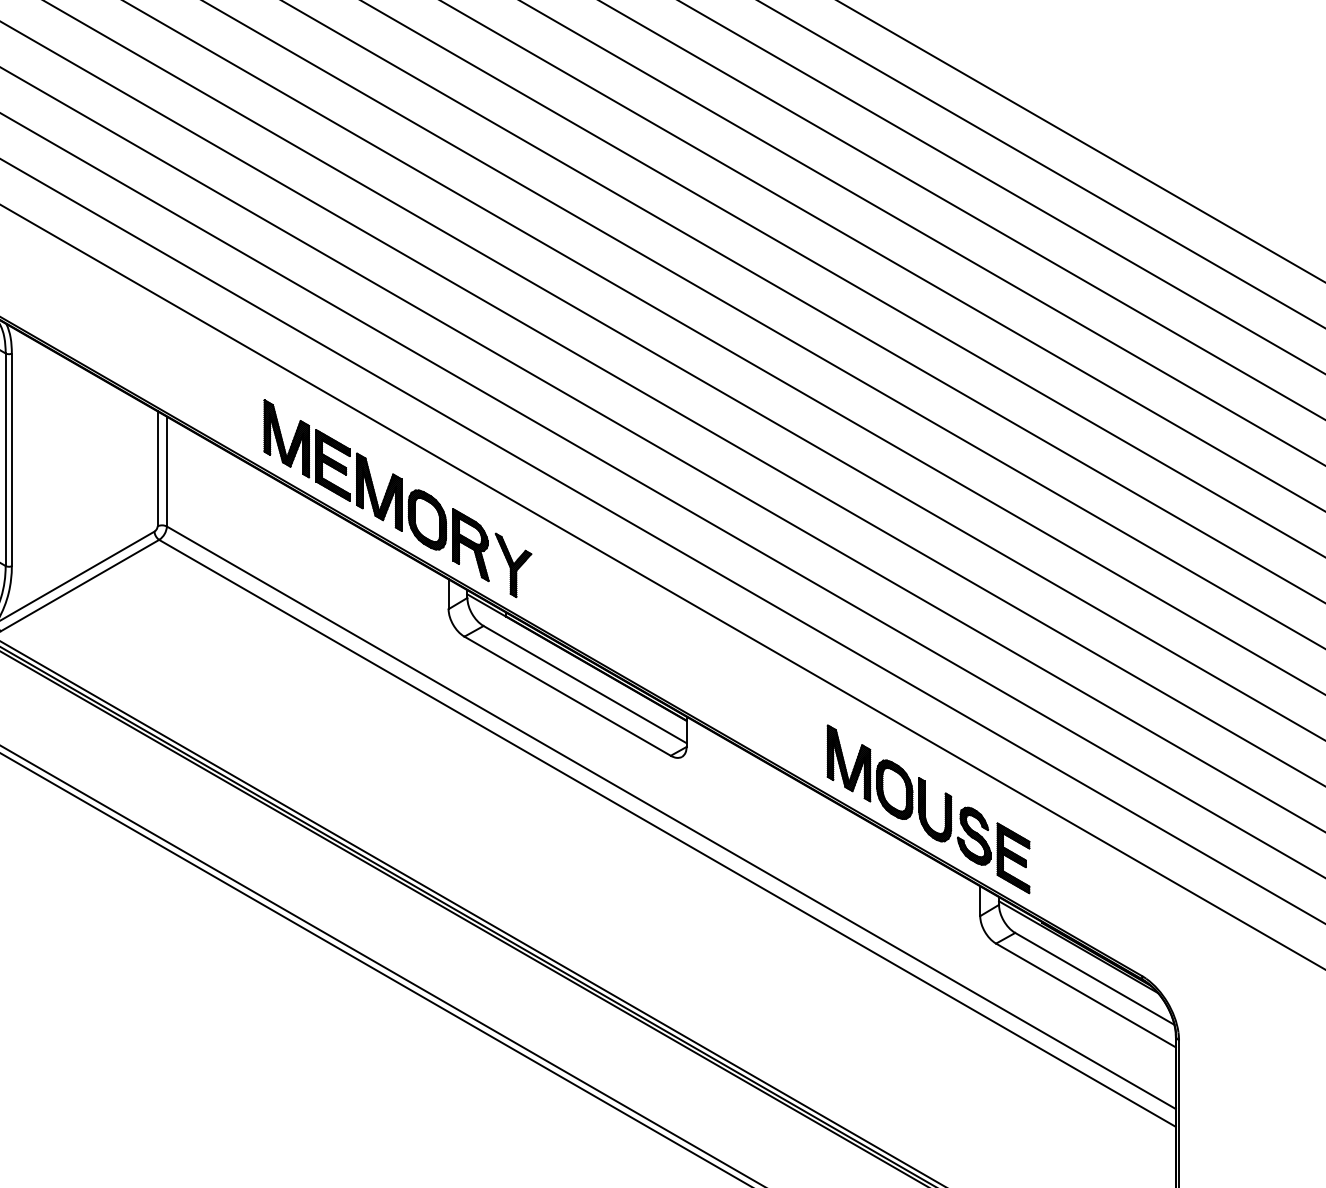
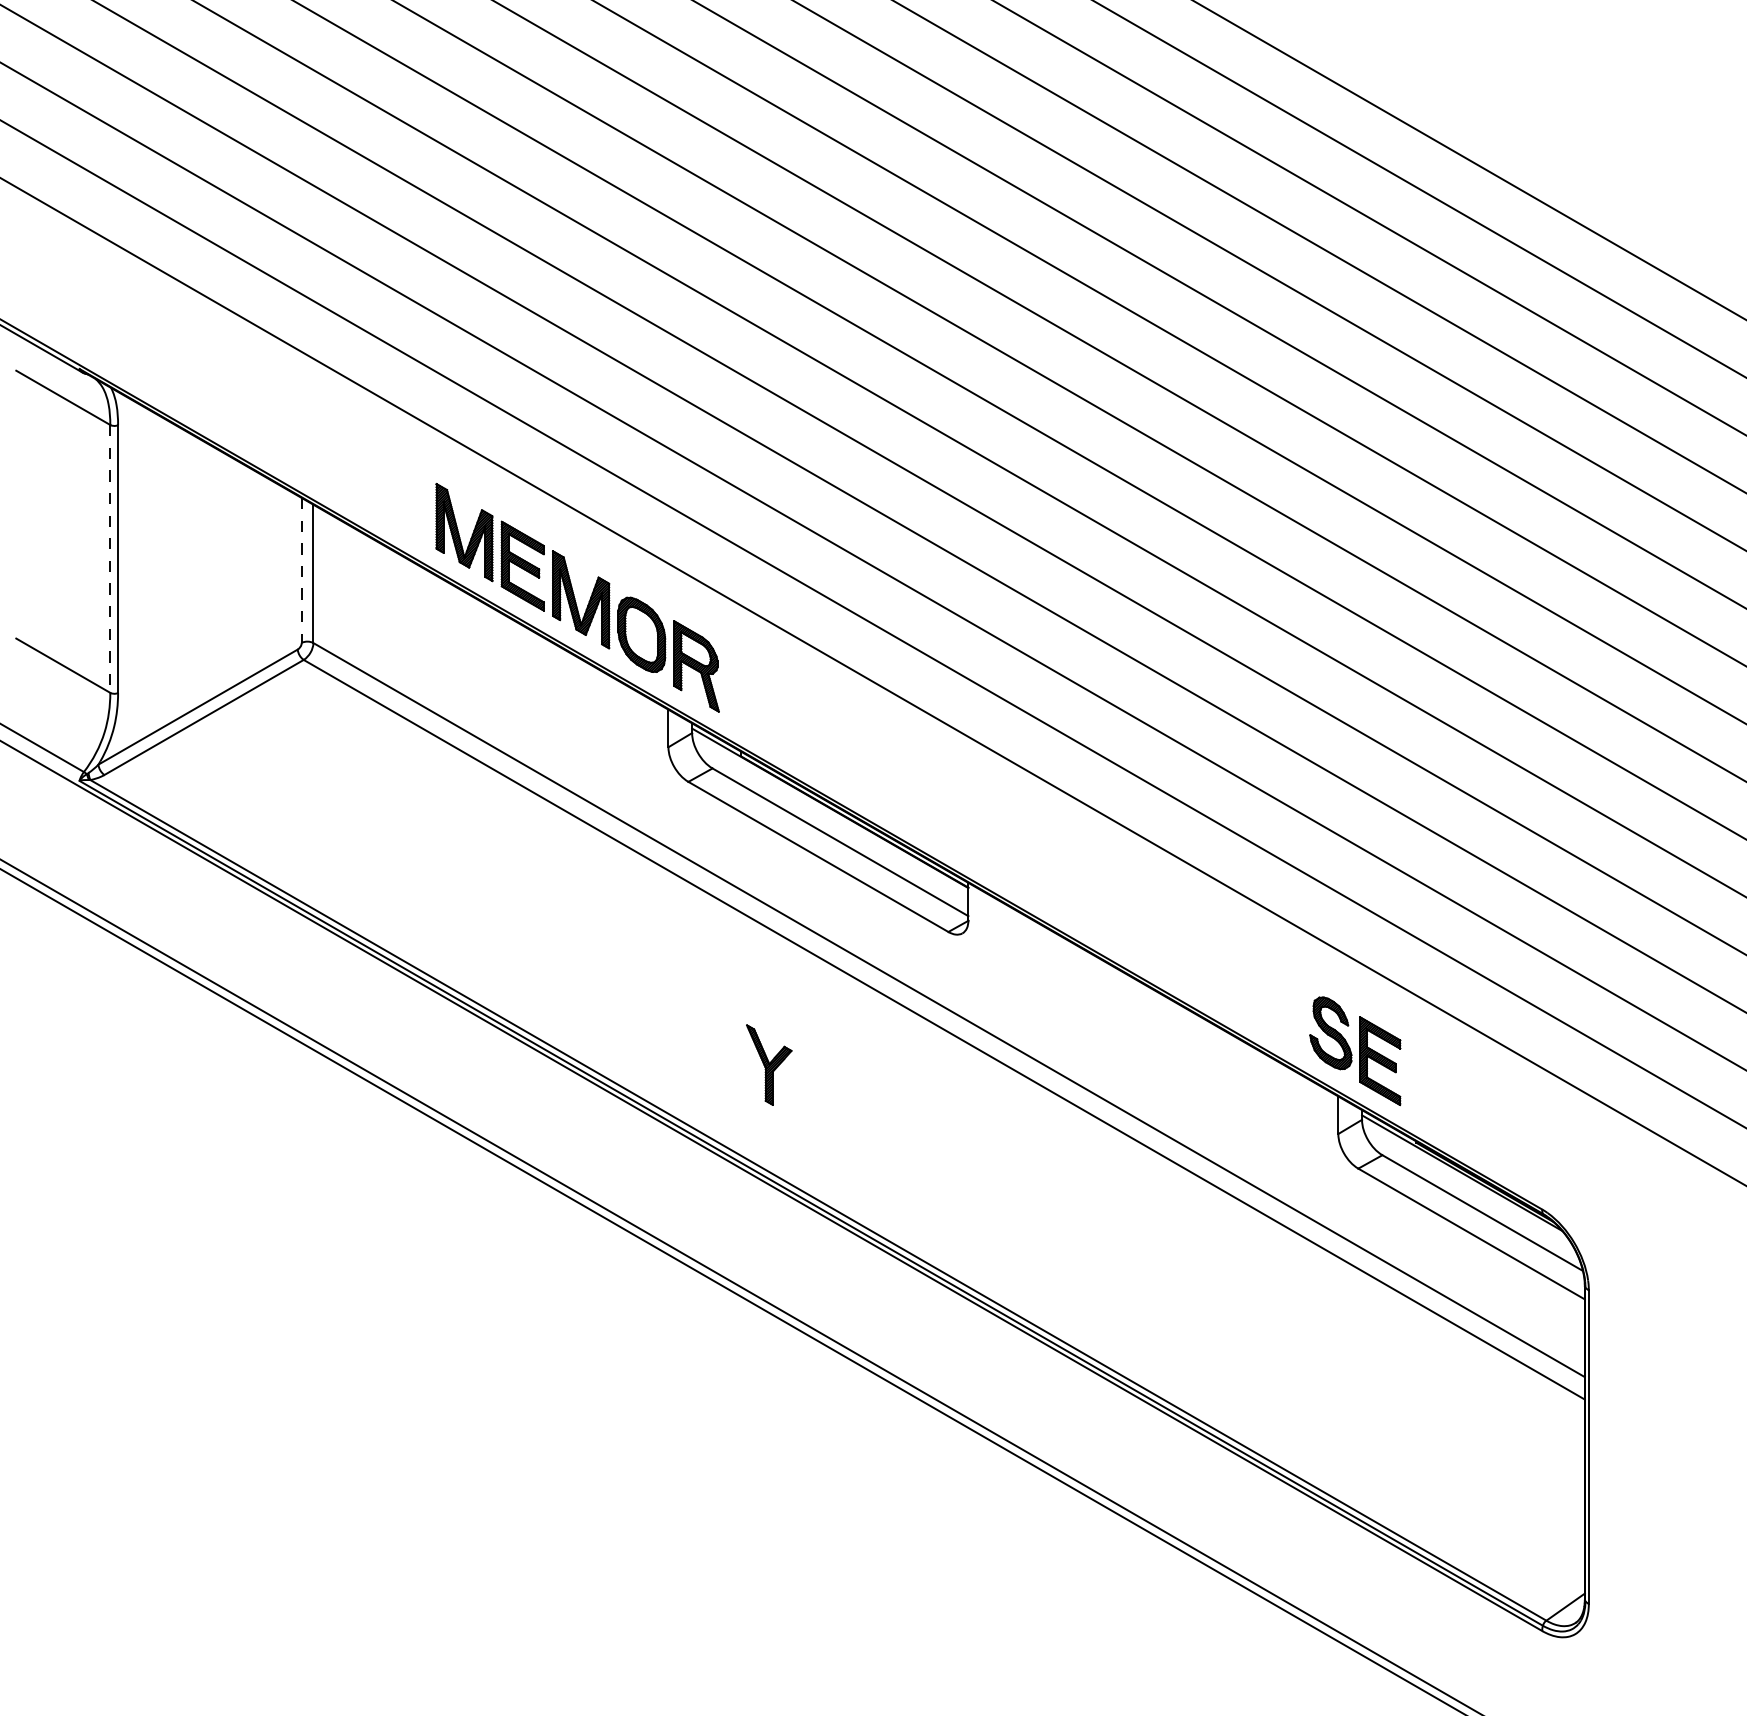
line: (5, 459) -> (110, 558), solid -> dashed
line: (157, 468) -> (301, 570), solid -> dashed
part: (513, 564) -> (769, 1064), moved
part: (889, 783) -> (1223, 966), removed

